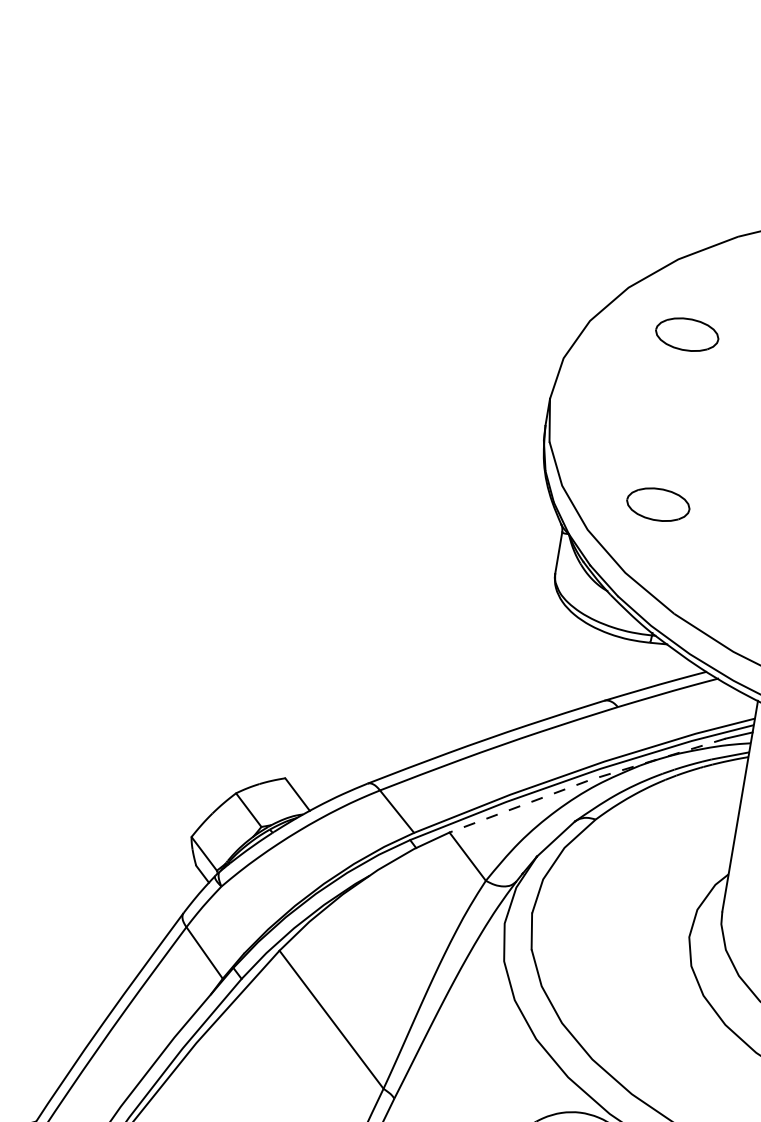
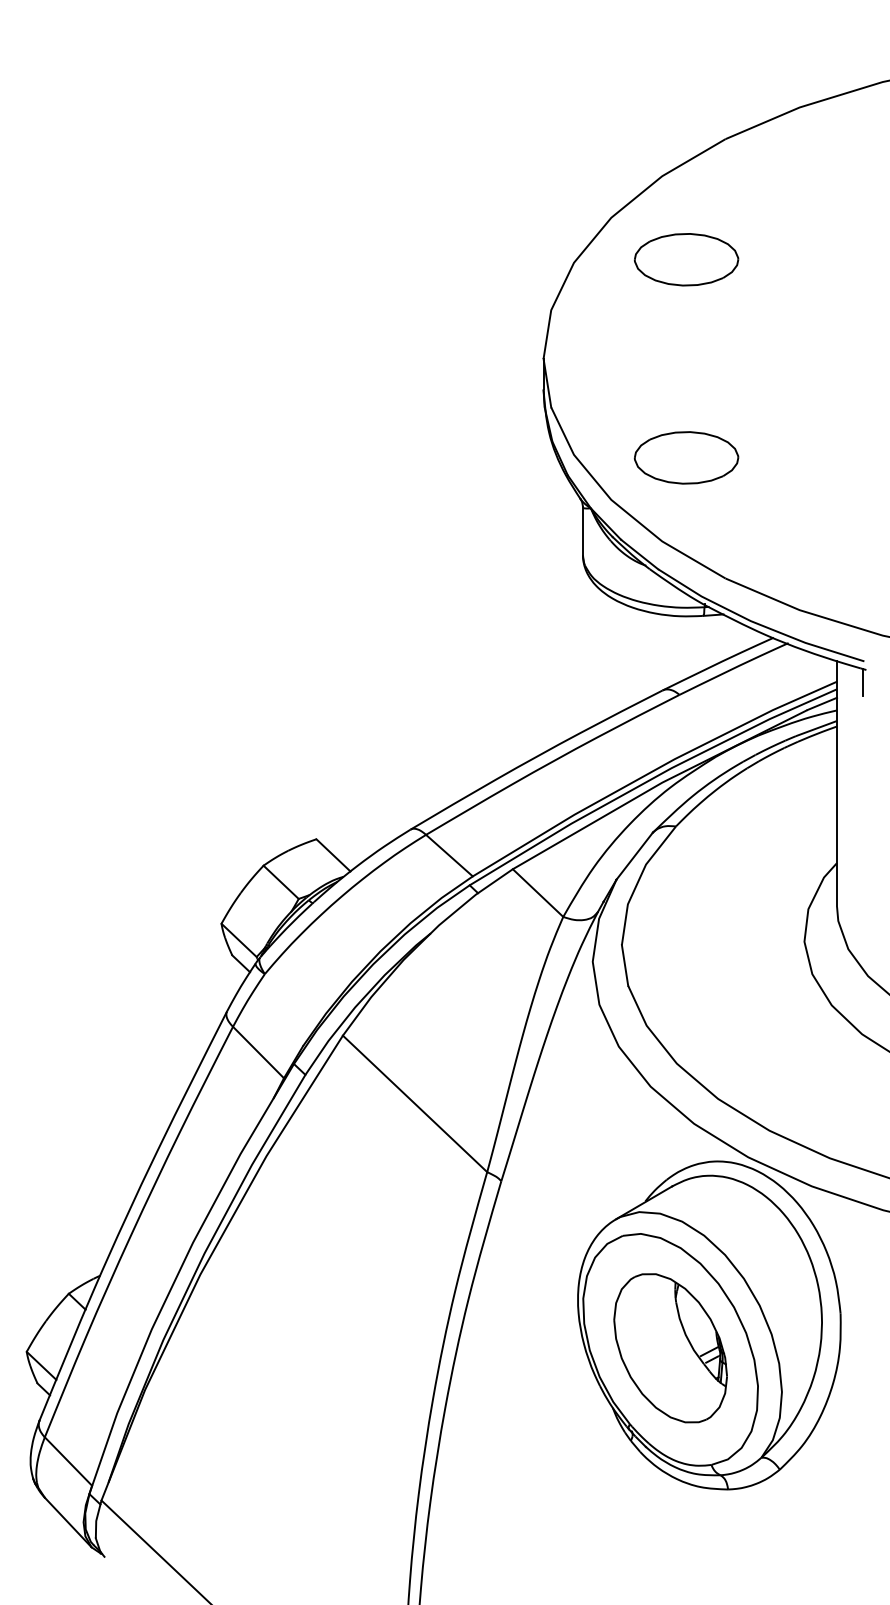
part: (687, 334) -> (686, 259), size x1.43
part: (658, 504) -> (686, 457), size x1.43
line: (586, 781) -> (658, 785), dashed -> solid

